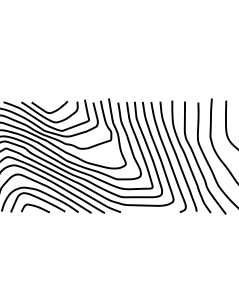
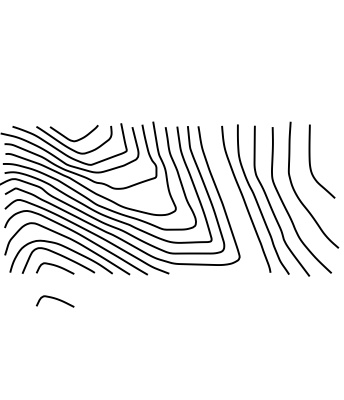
curve: (168, 157) -> (232, 200), removed
curve: (35, 231) -> (55, 299), added

